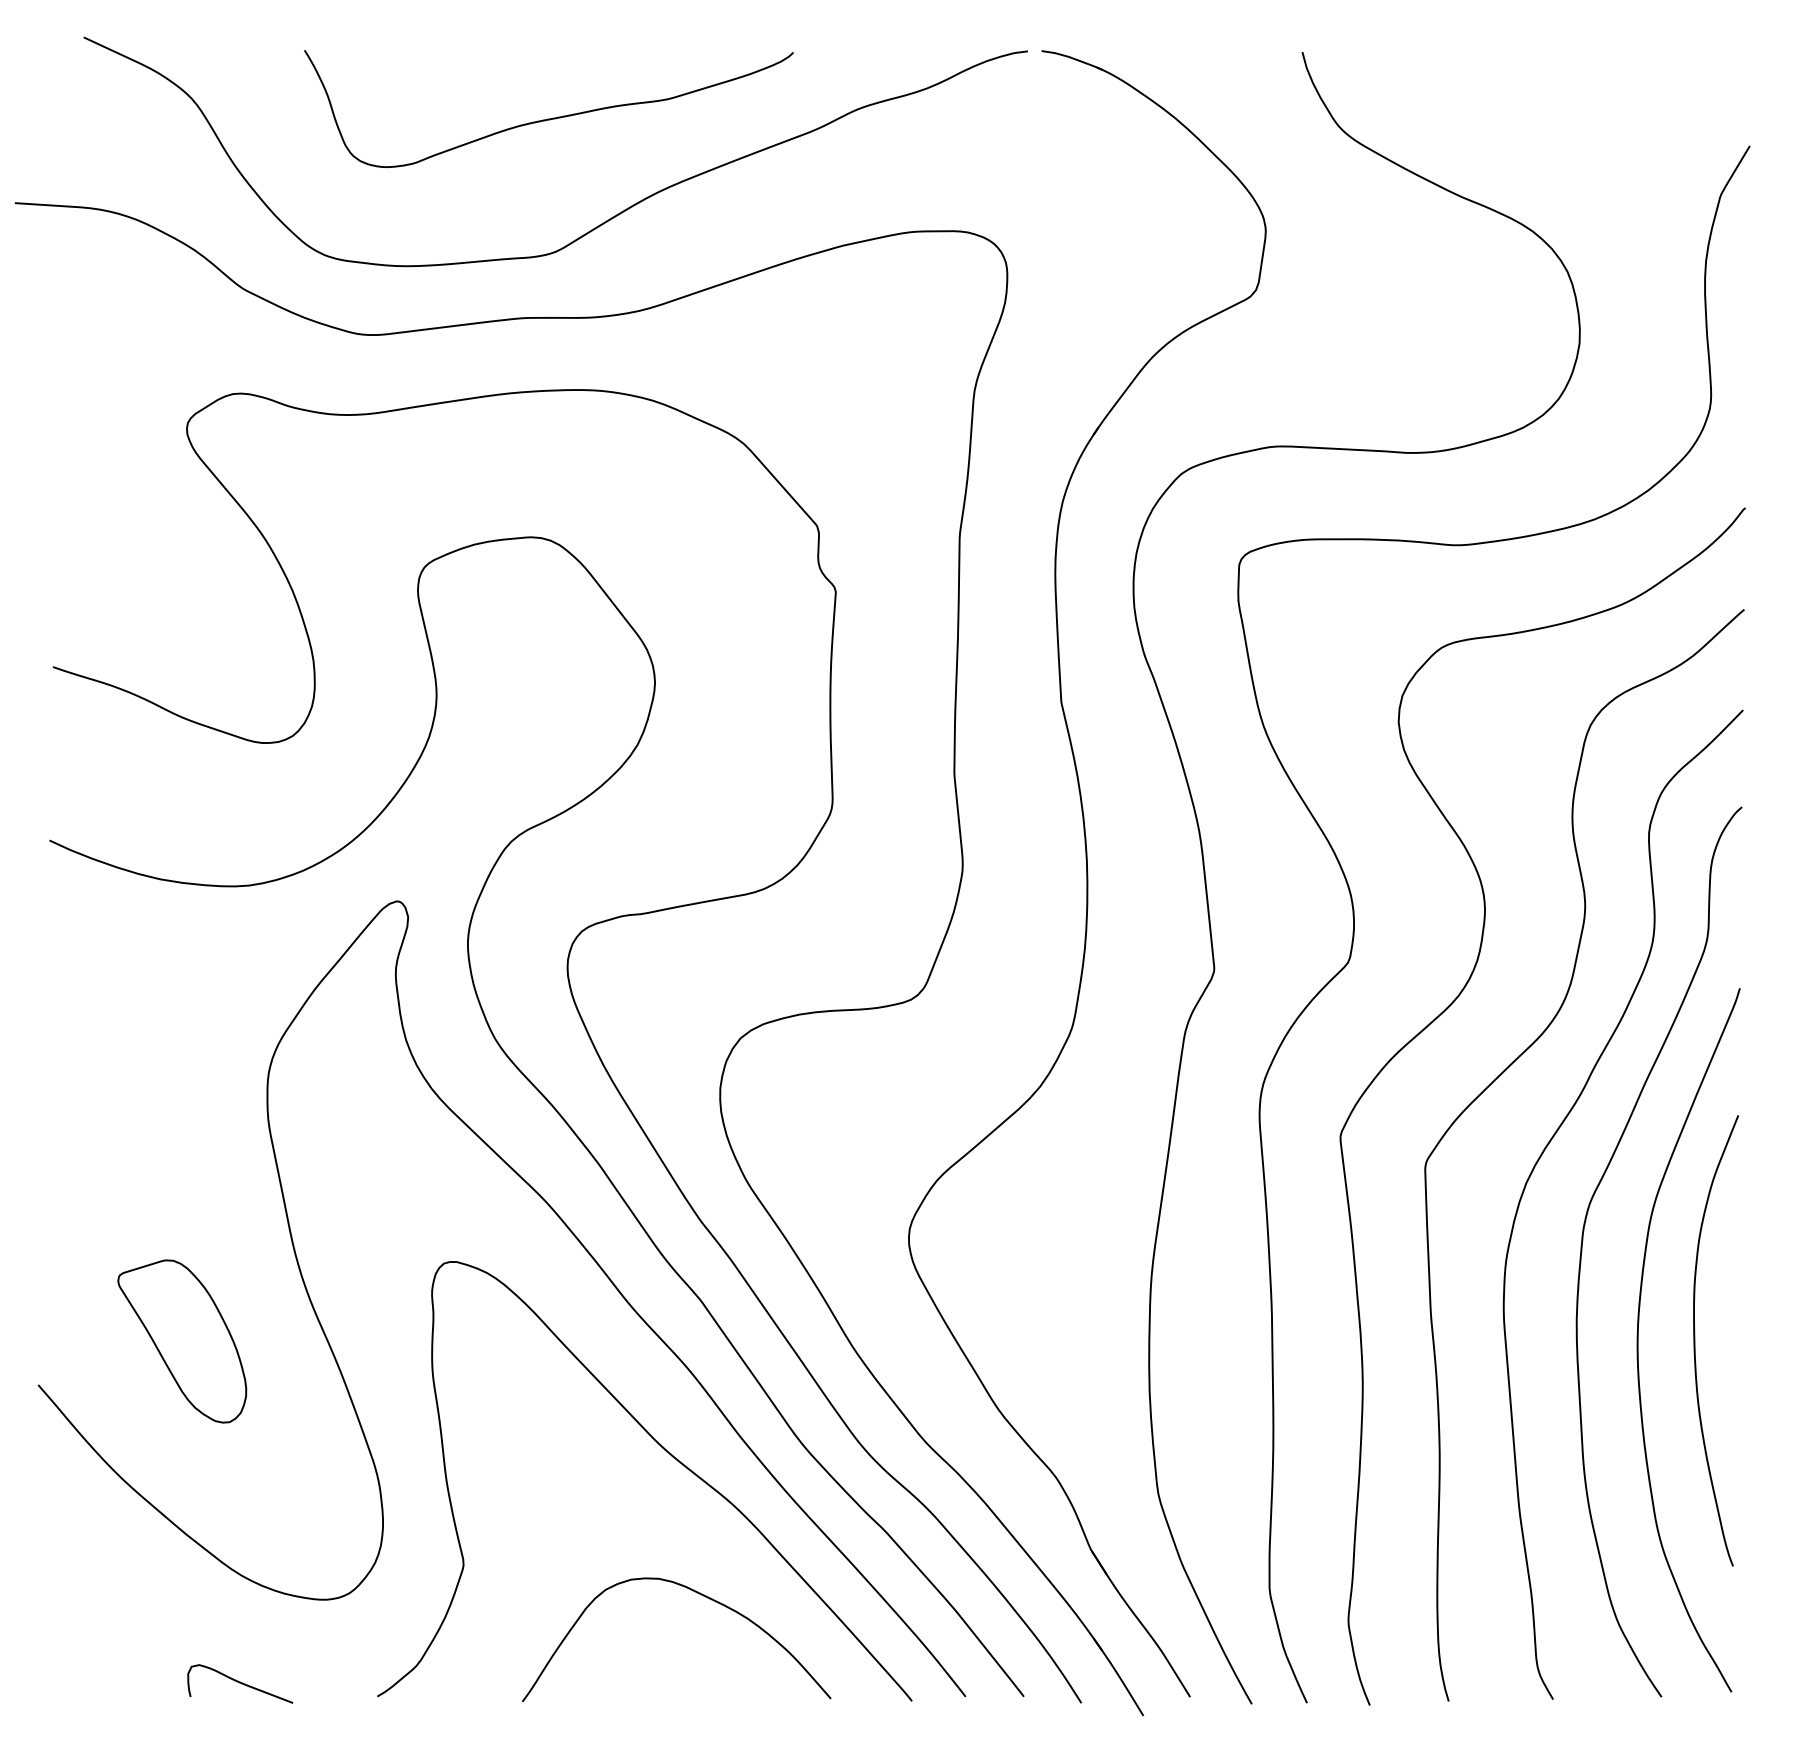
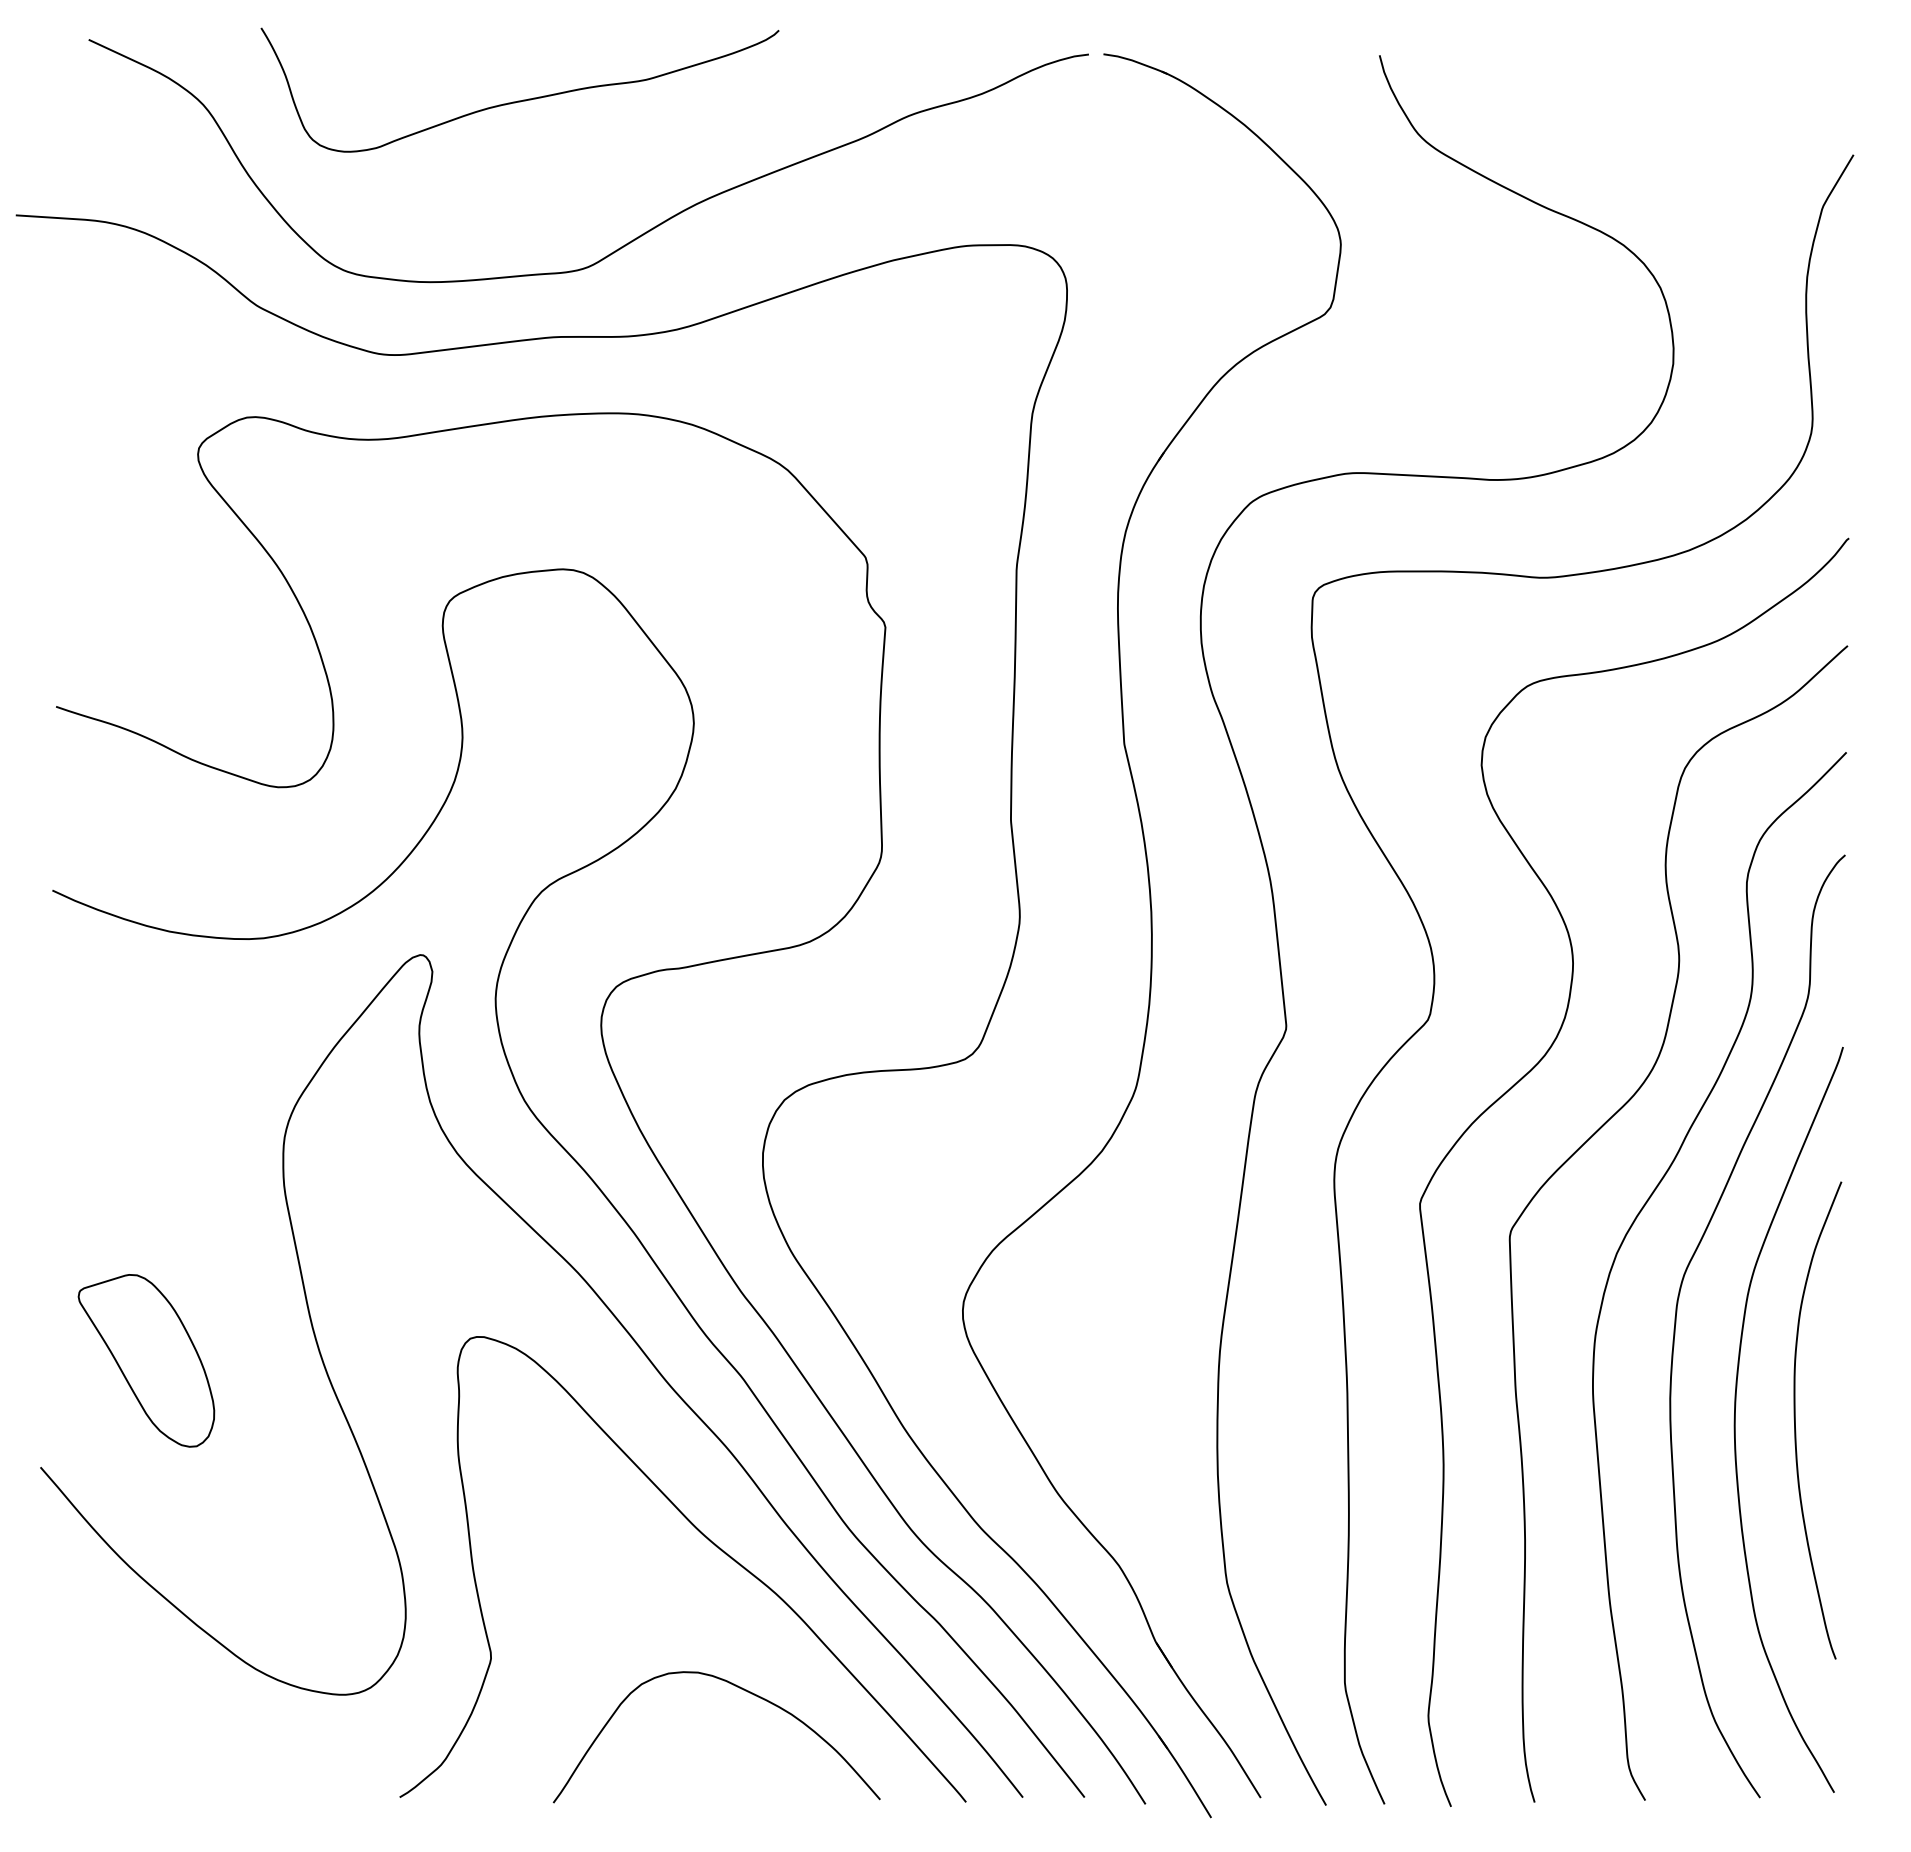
curve: (552, 117) -> (523, 99), moved
part: (182, 1341) -> (146, 1360), moved
curve: (240, 1683) -> (254, 1783), removed

